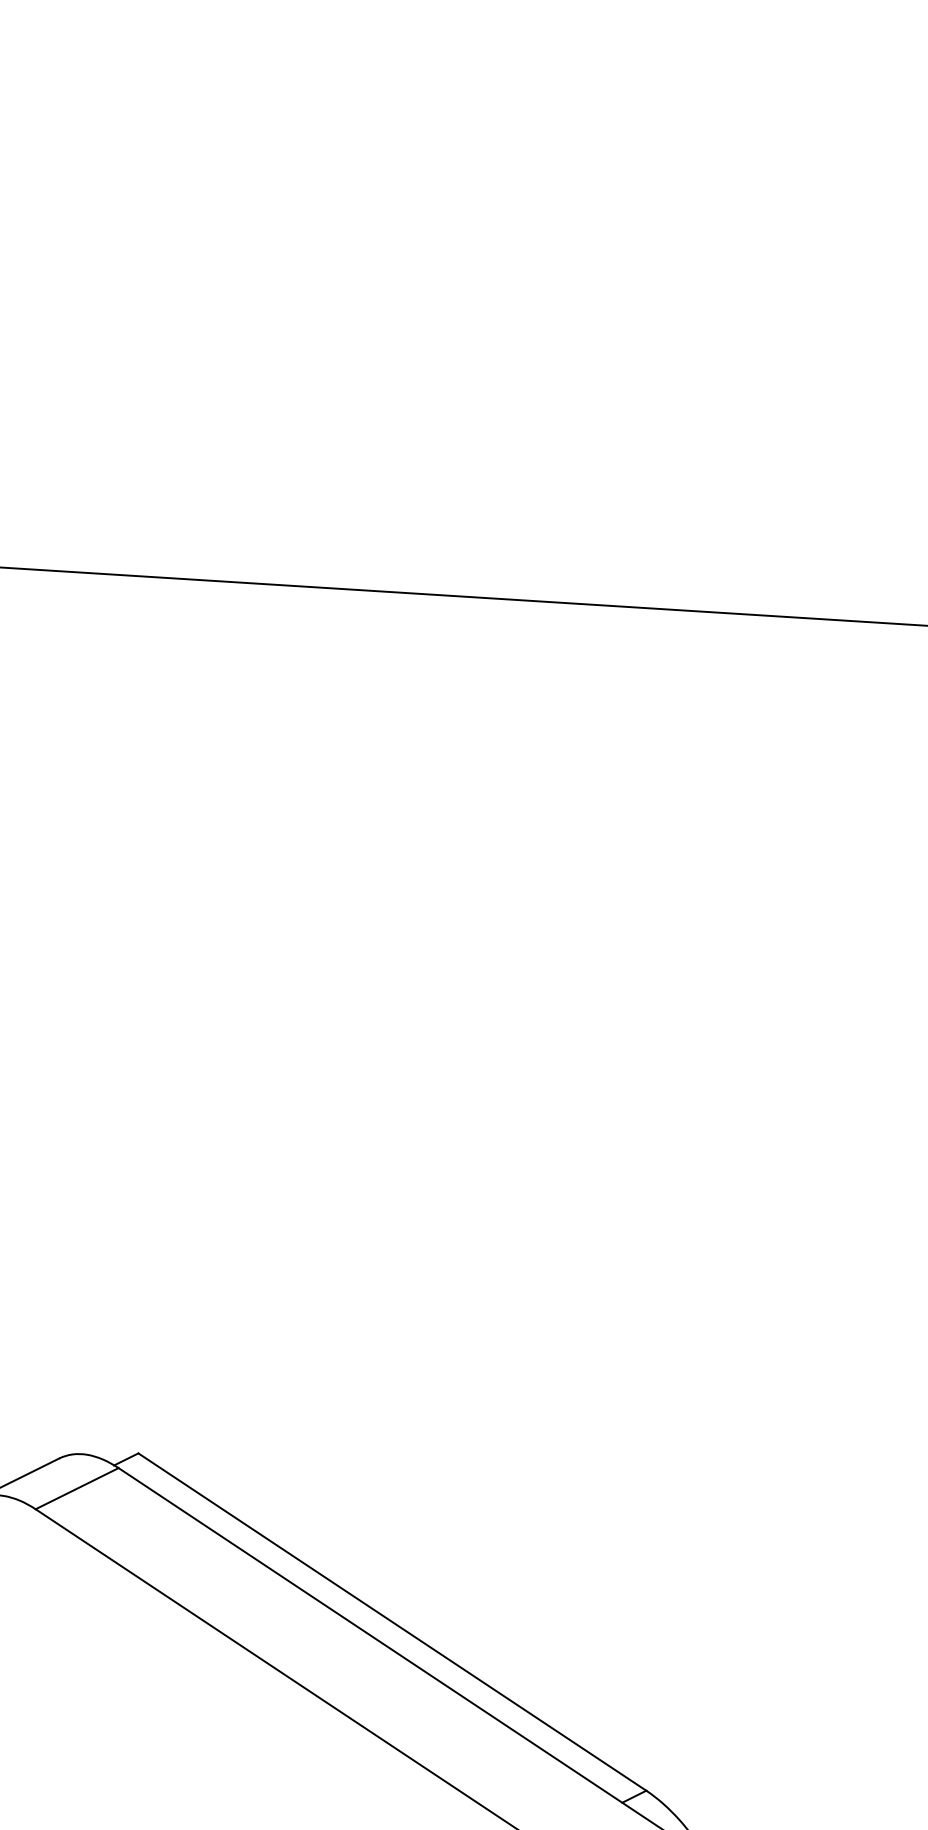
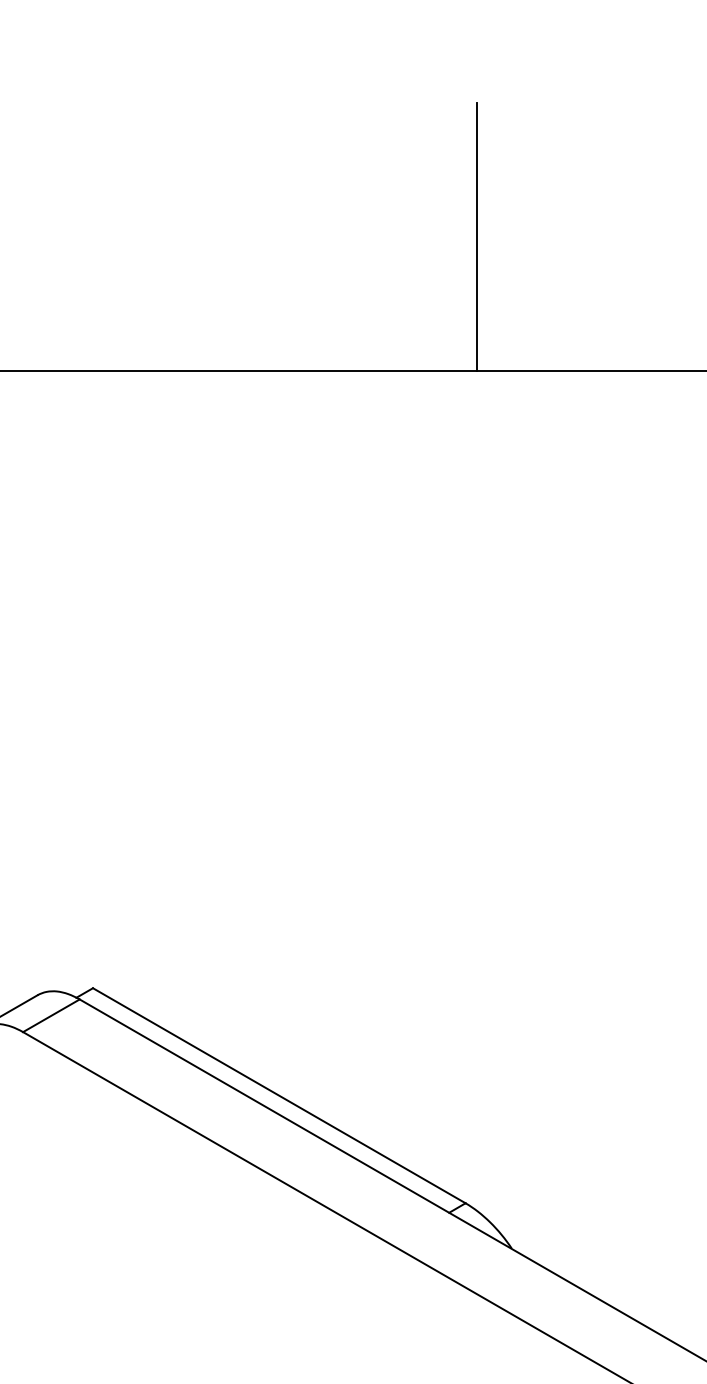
line: (749, 424) -> (477, 236), added

